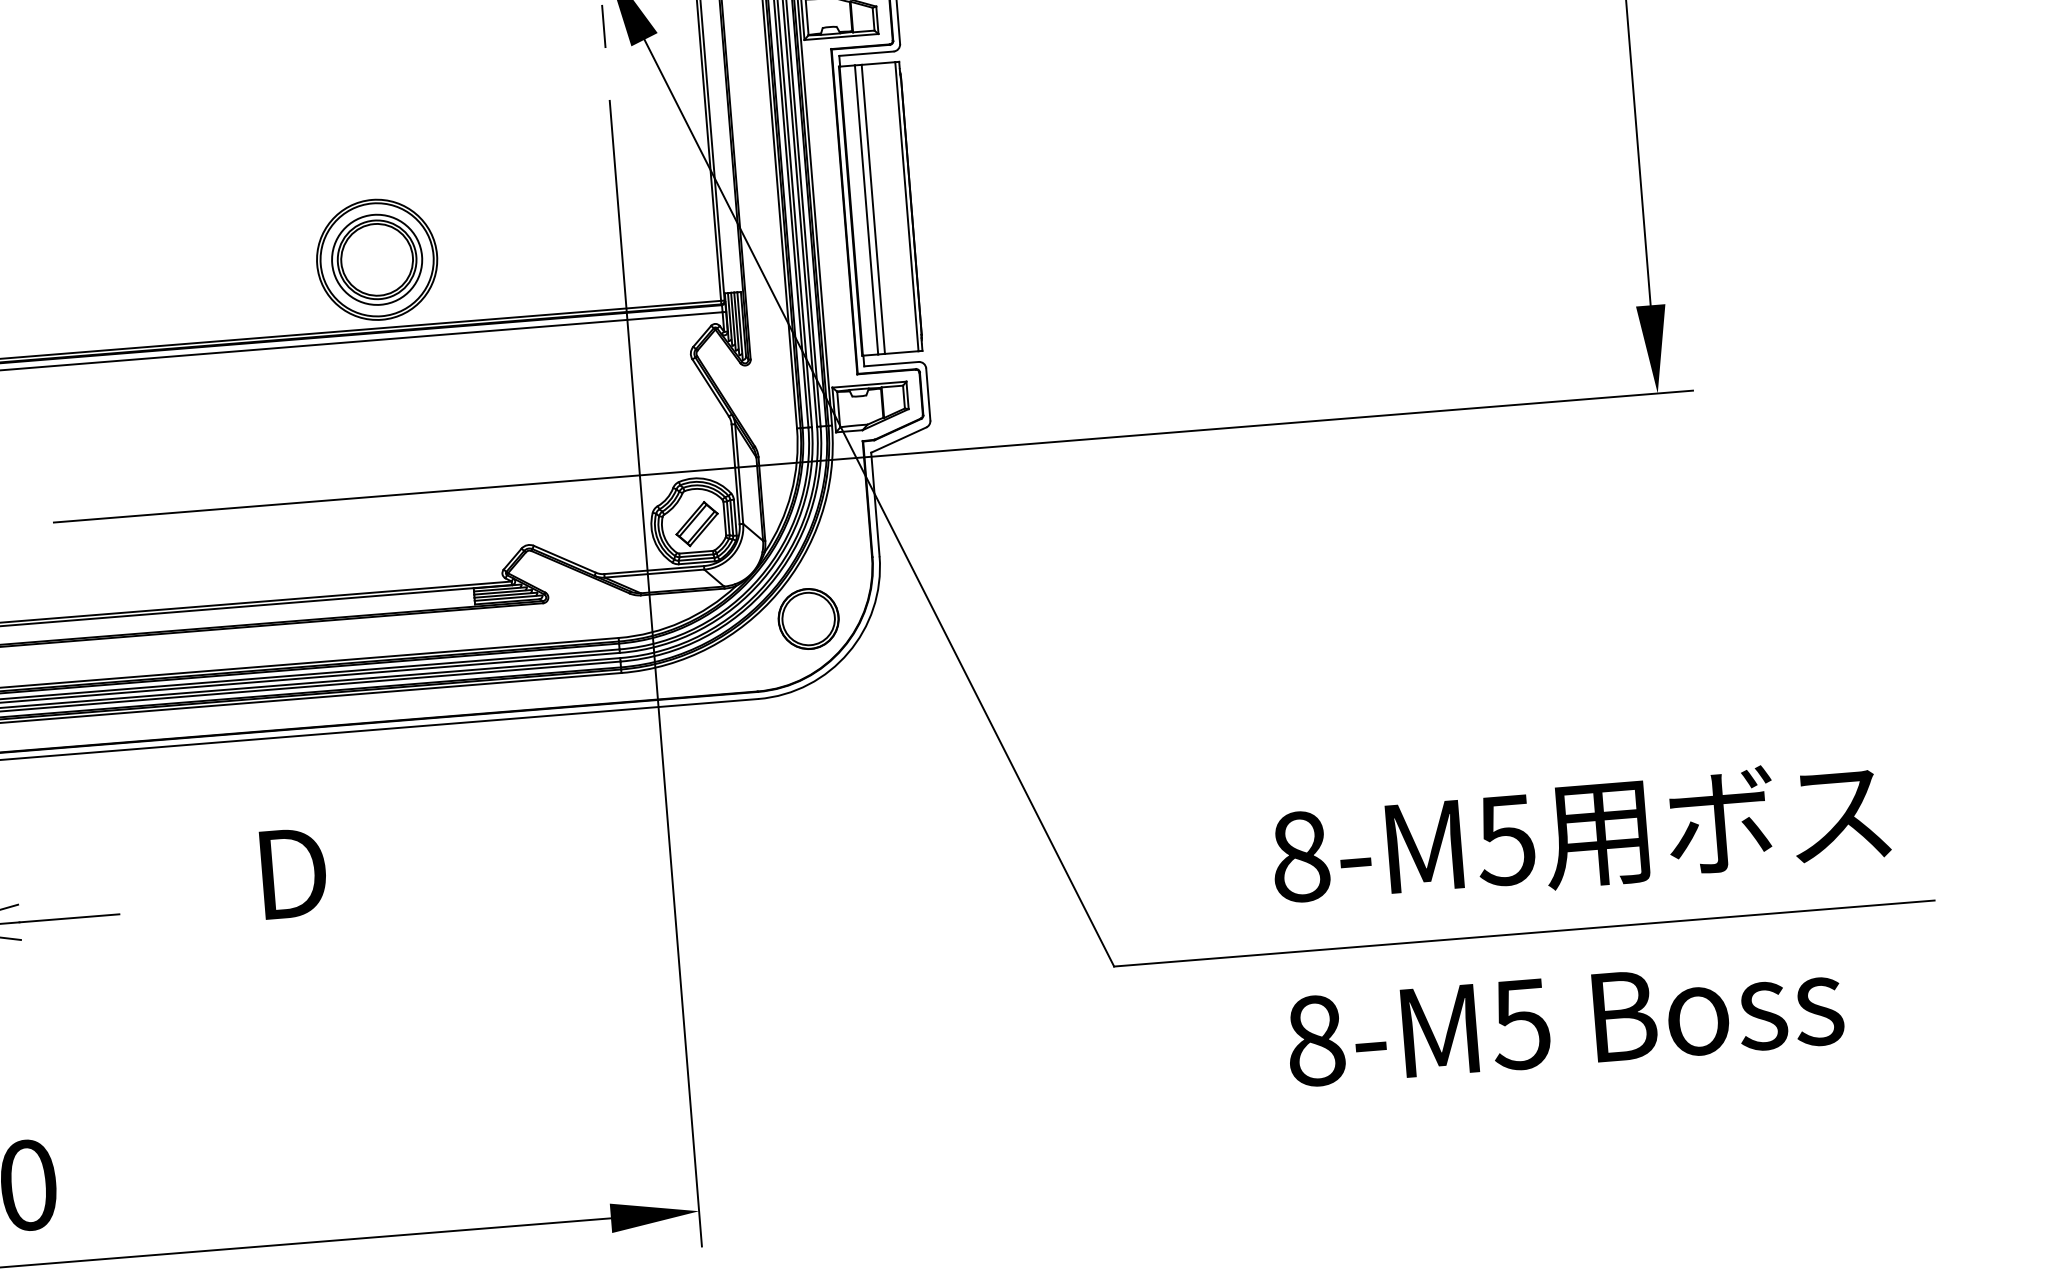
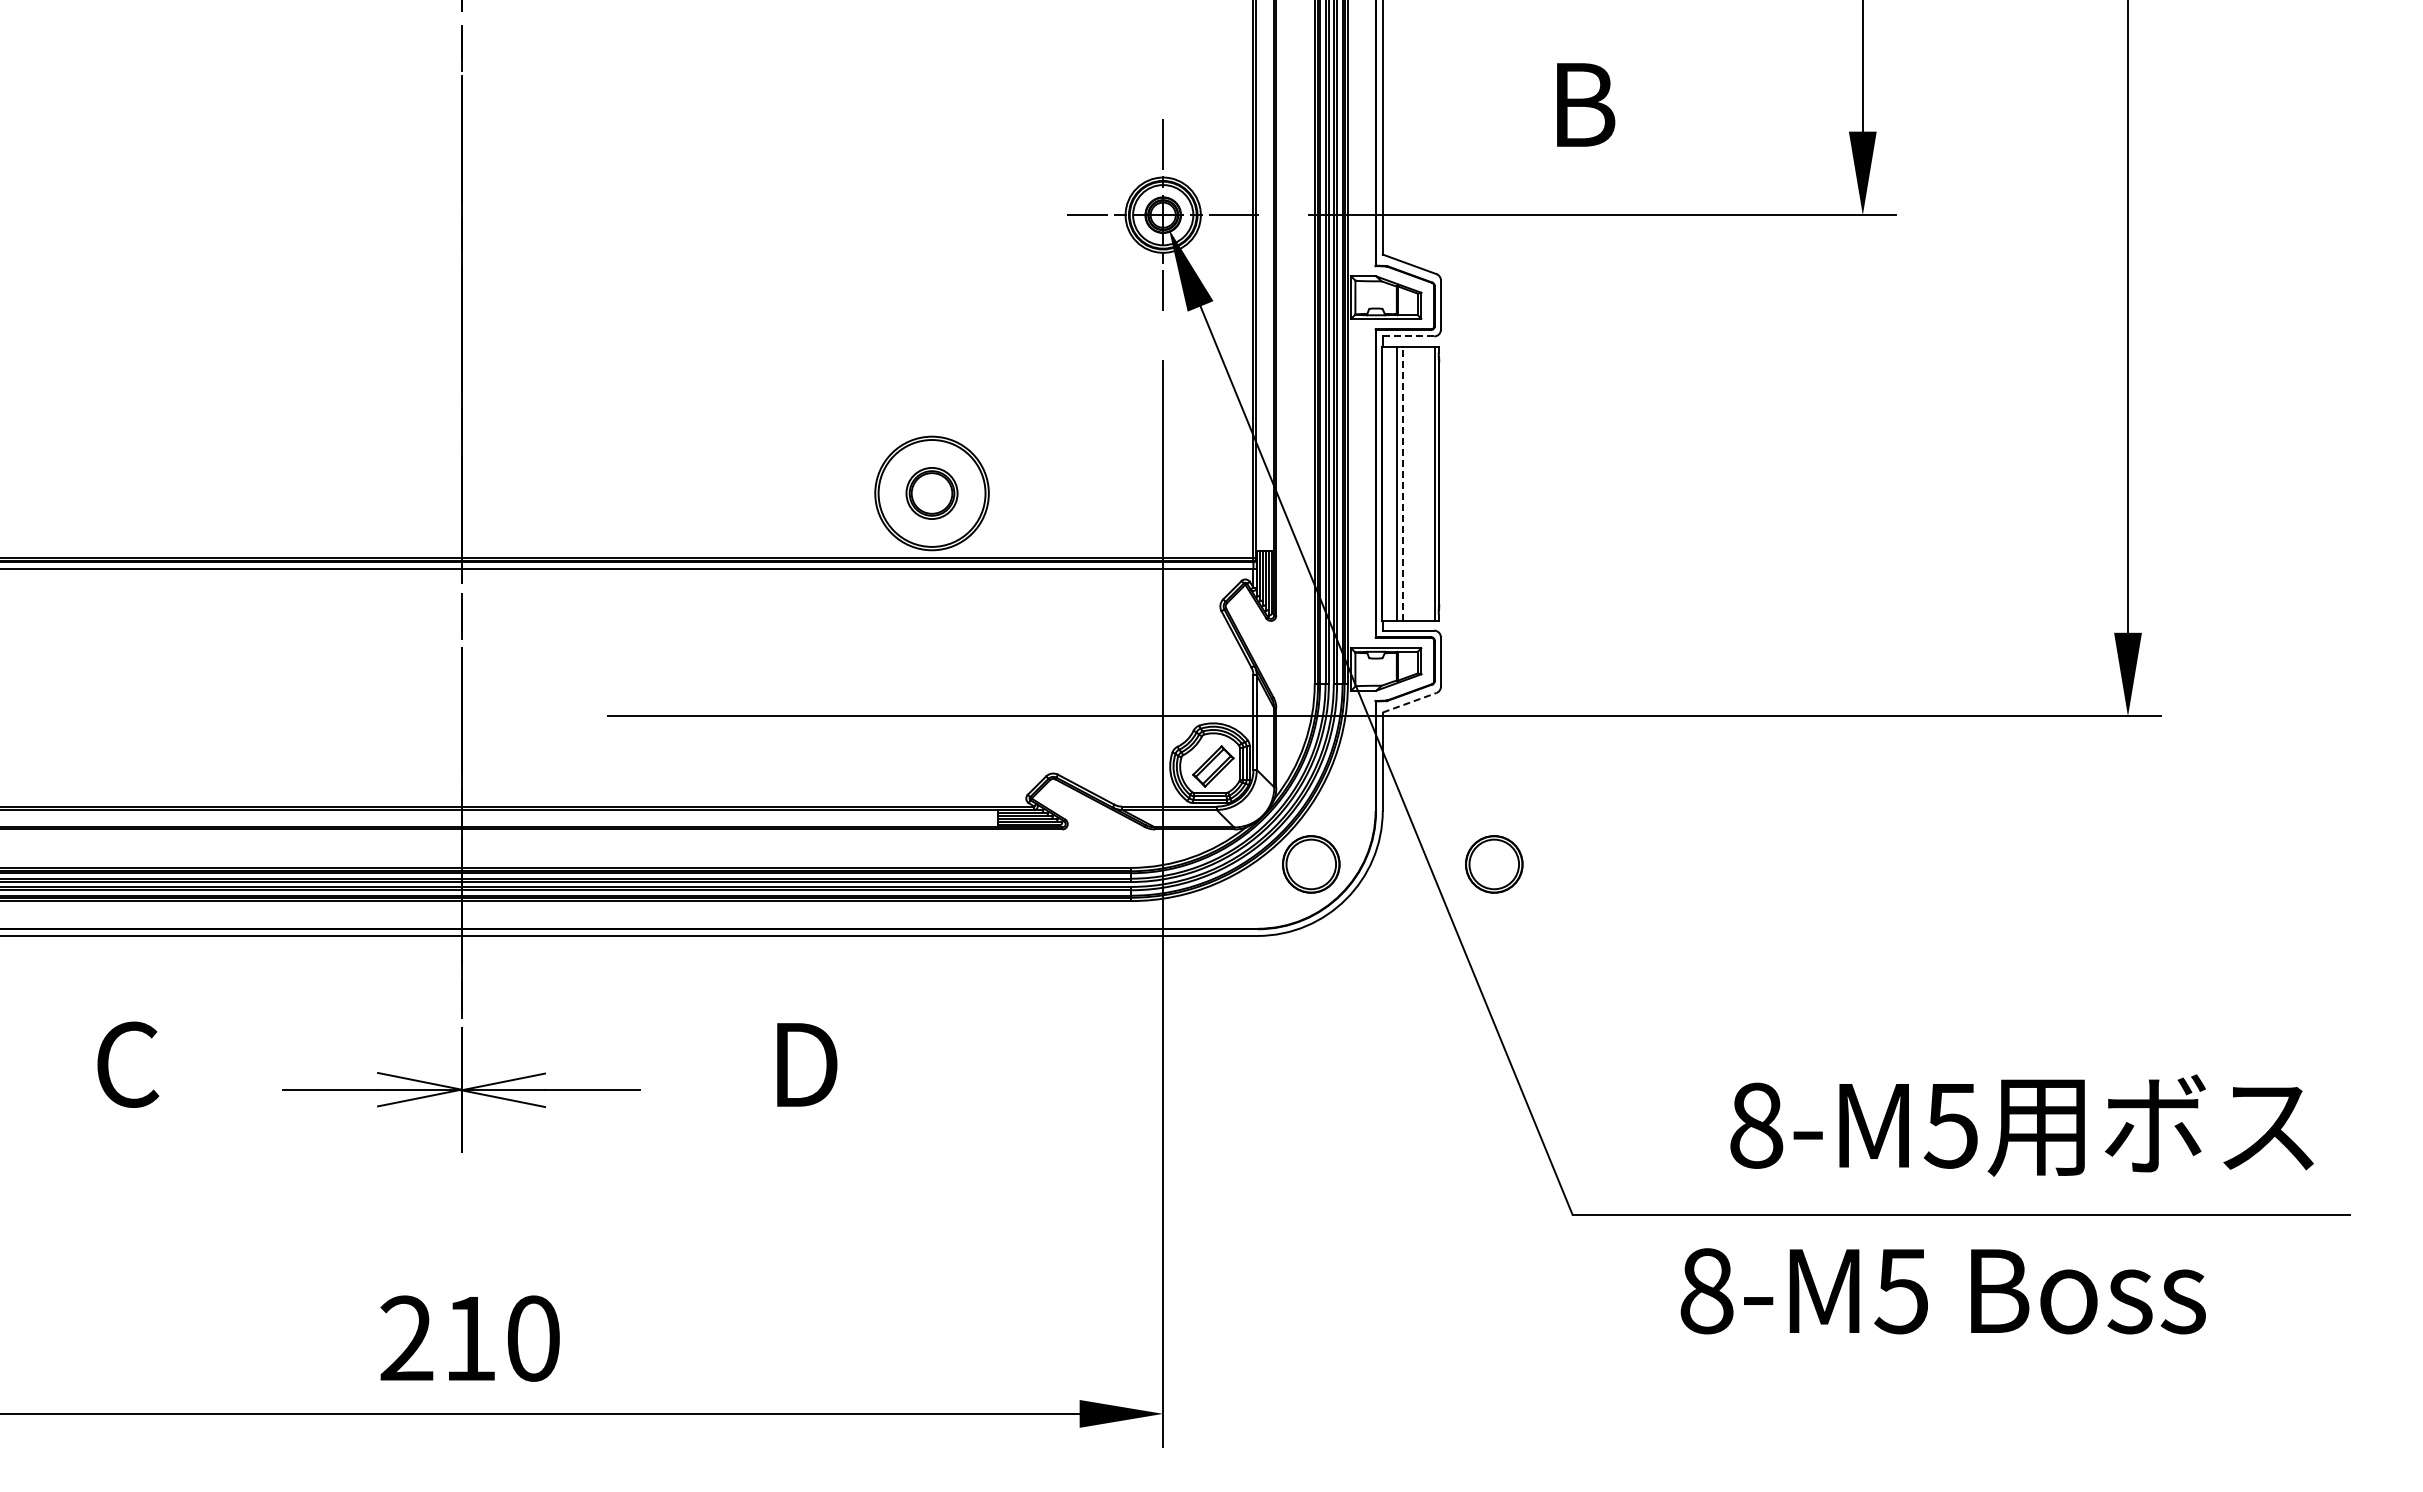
line: (866, 53) -> (1408, 336), solid -> dashed
line: (873, 209) -> (1403, 483), solid -> dashed
part: (376, 259) -> (931, 493), size x0.6
line: (898, 439) -> (1409, 702), solid -> dashed
part: (1001, 603) -> (1494, 864), added
text: (1564, 1021) -> (1942, 1291), moved

